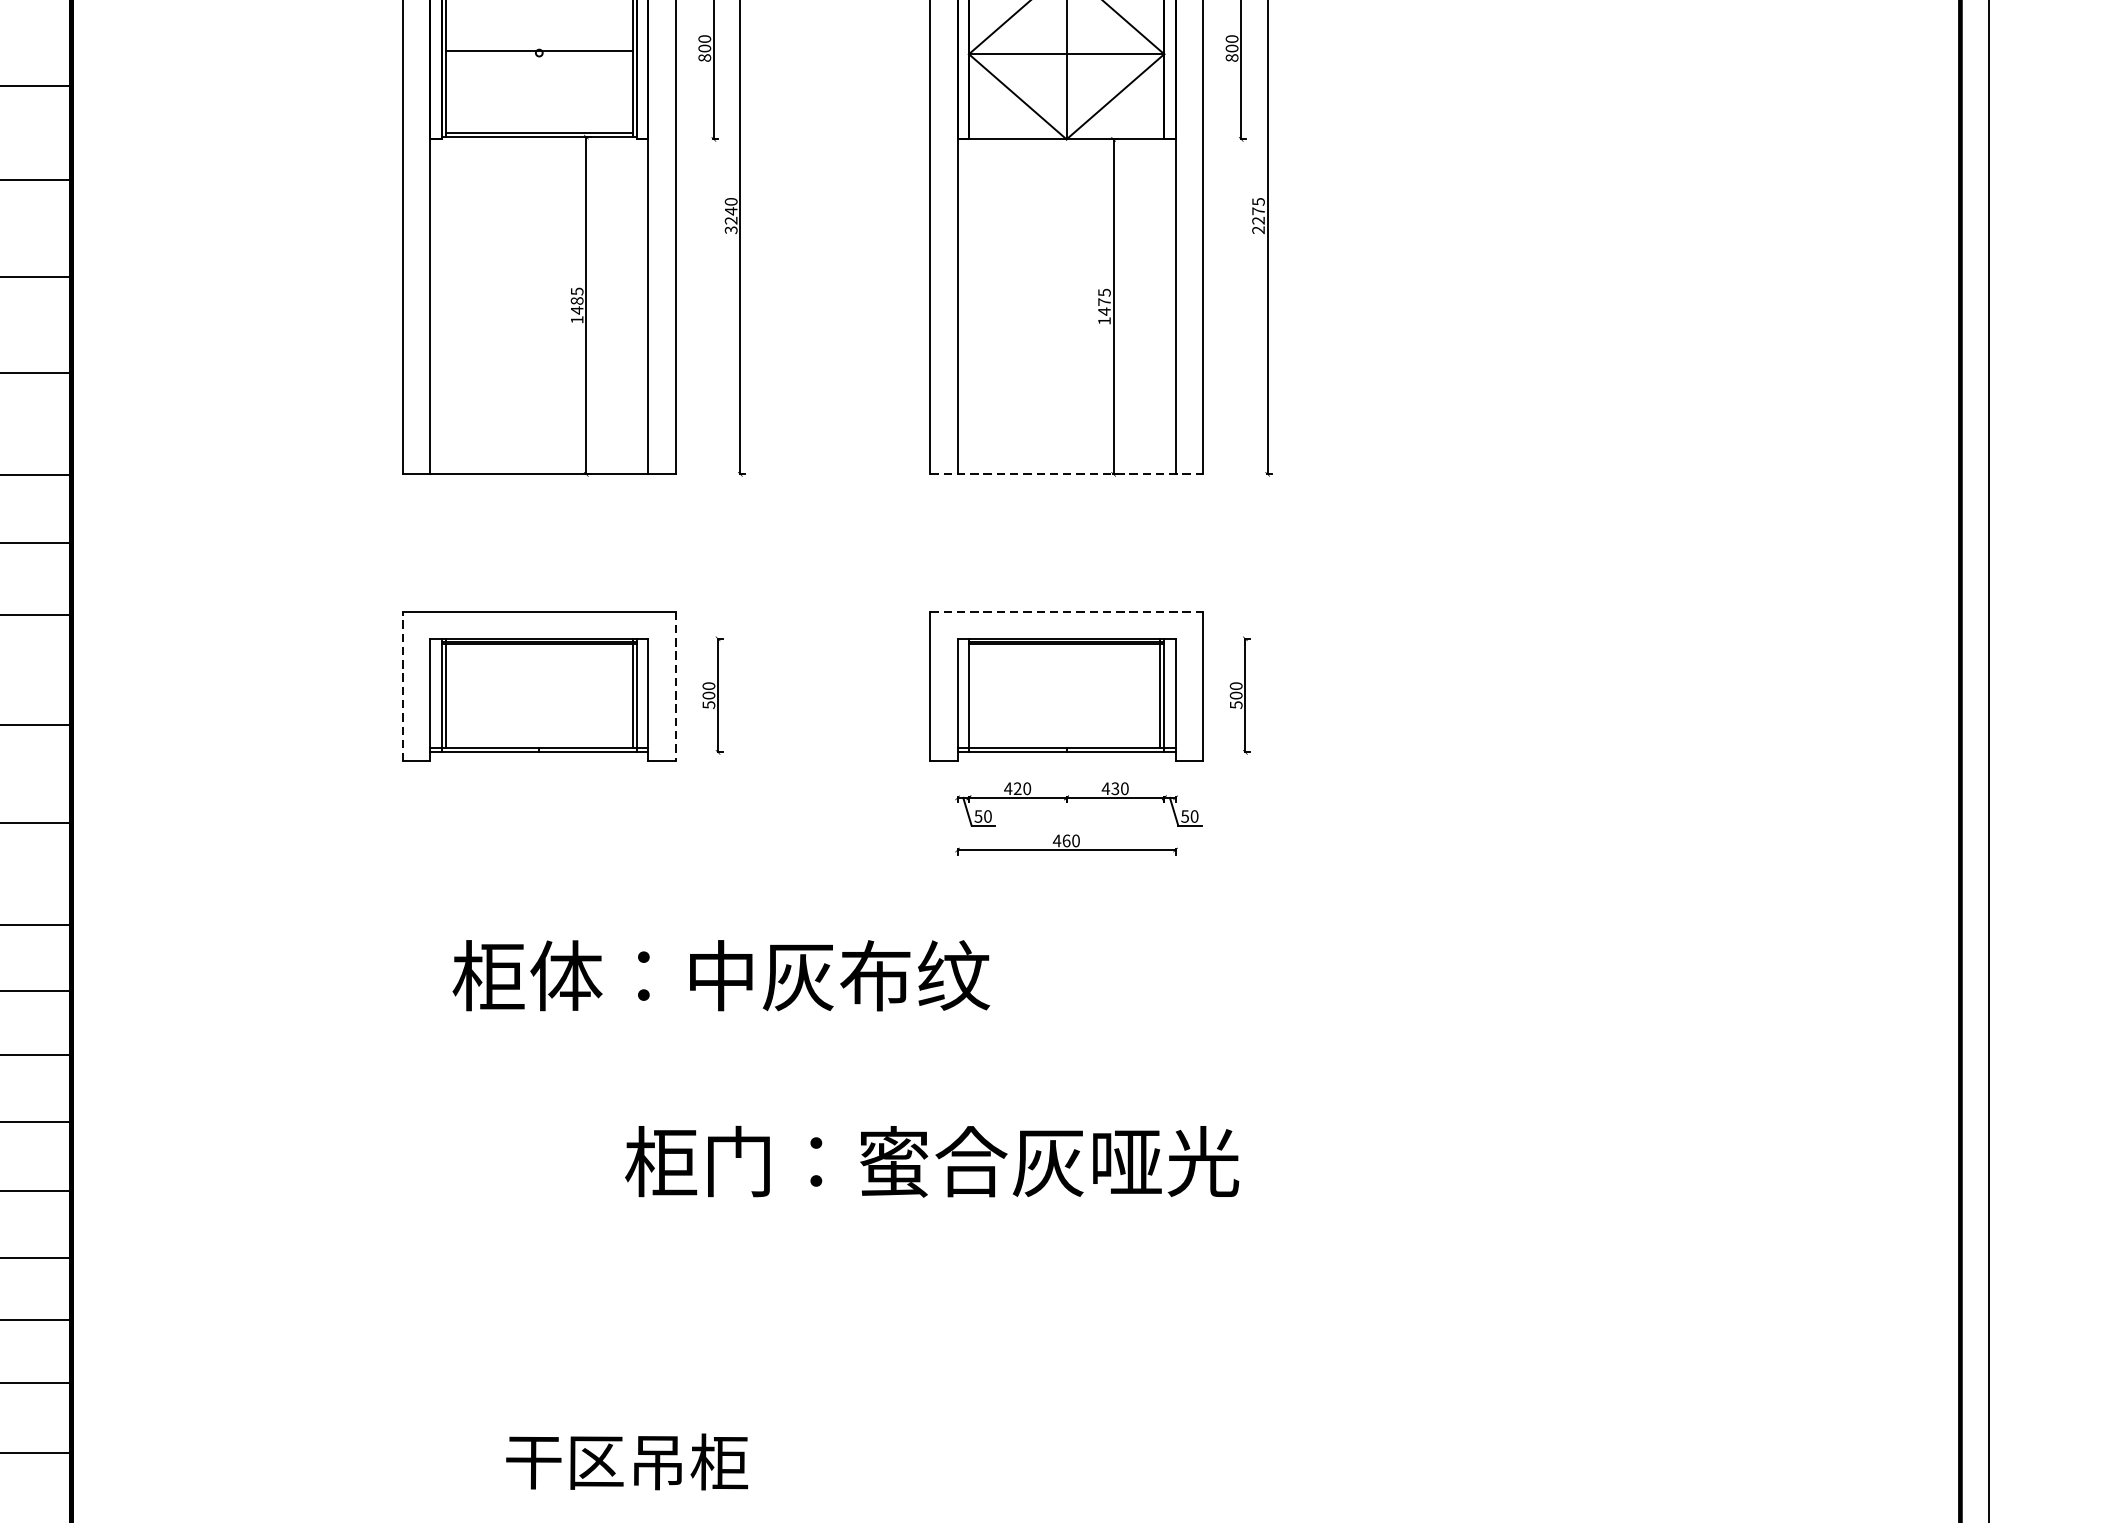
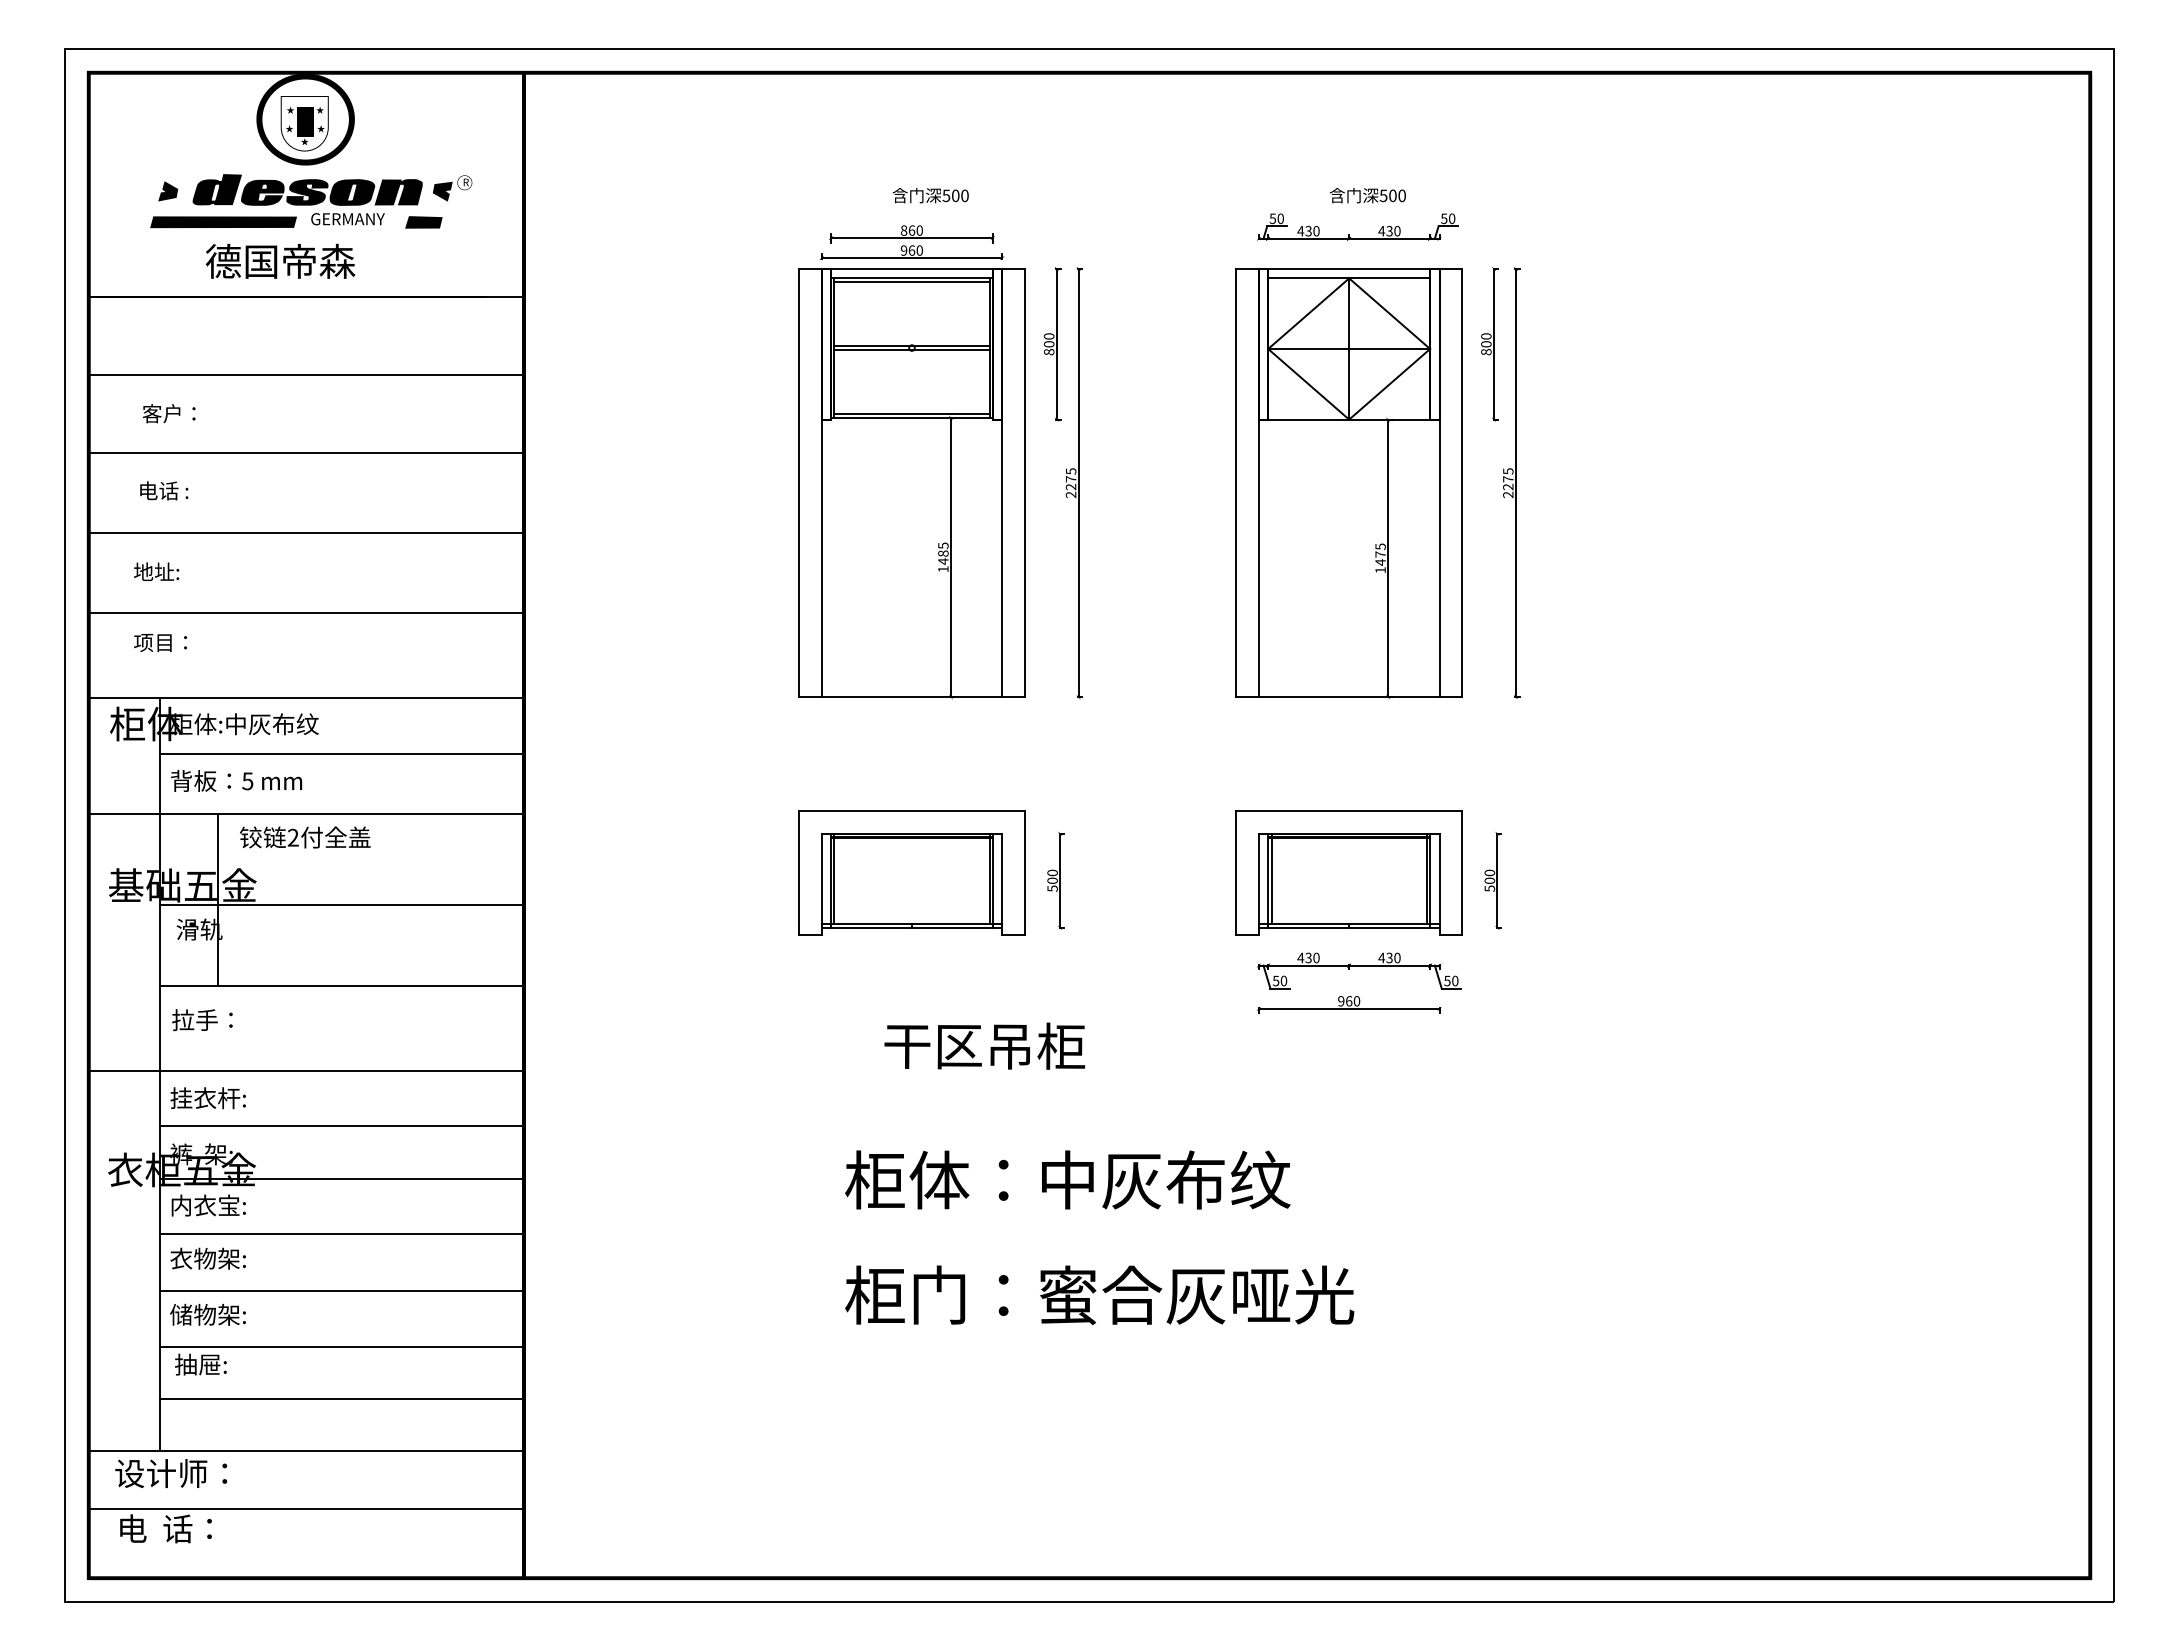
line: (538, 54) -> (911, 349), added
text: (730, 215) -> (1070, 482), 3240 -> 2275
line: (1066, 474) -> (1349, 697), dashed -> solid
line: (1066, 612) -> (1349, 811), dashed -> solid
line: (403, 685) -> (799, 872), dashed -> solid
line: (675, 686) -> (1024, 873), dashed -> solid
line: (972, 692) -> (1271, 878), added
text: (1017, 789) -> (1308, 958), 420 -> 430
text: (1056, 841) -> (1340, 1001), 460 -> 960
text: (720, 975) -> (1067, 1179), moved
text: (931, 1160) -> (1099, 1294), moved
text: (626, 1461) -> (984, 1045), moved

